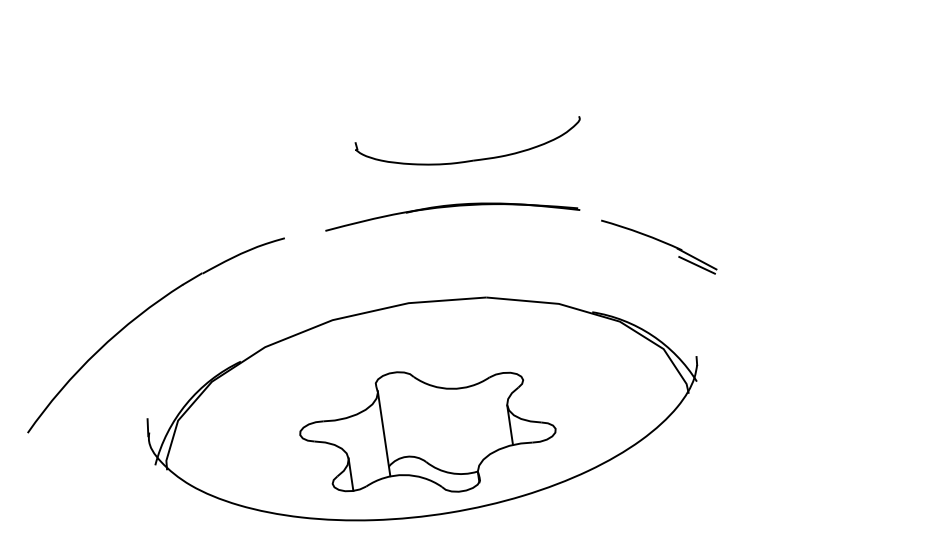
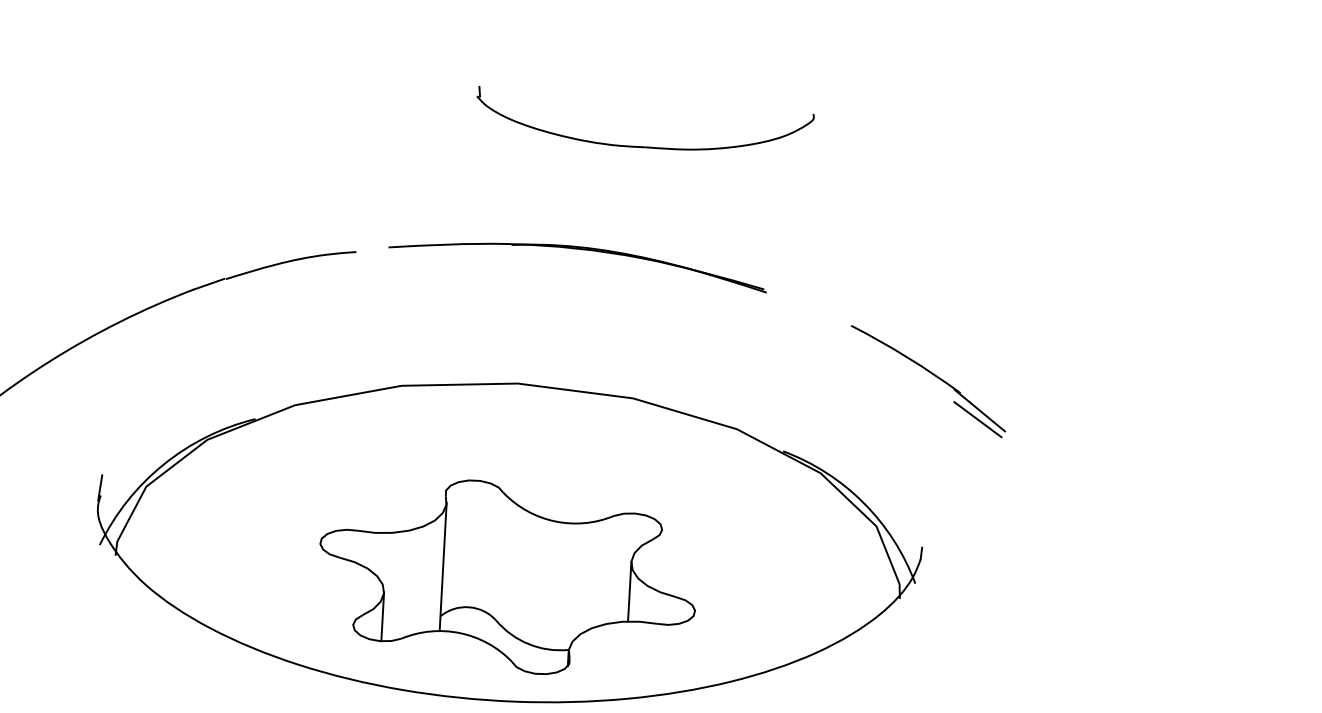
part: (472, 159) -> (645, 145), moved
part: (452, 207) -> (581, 250), moved
part: (659, 246) -> (928, 380), moved

